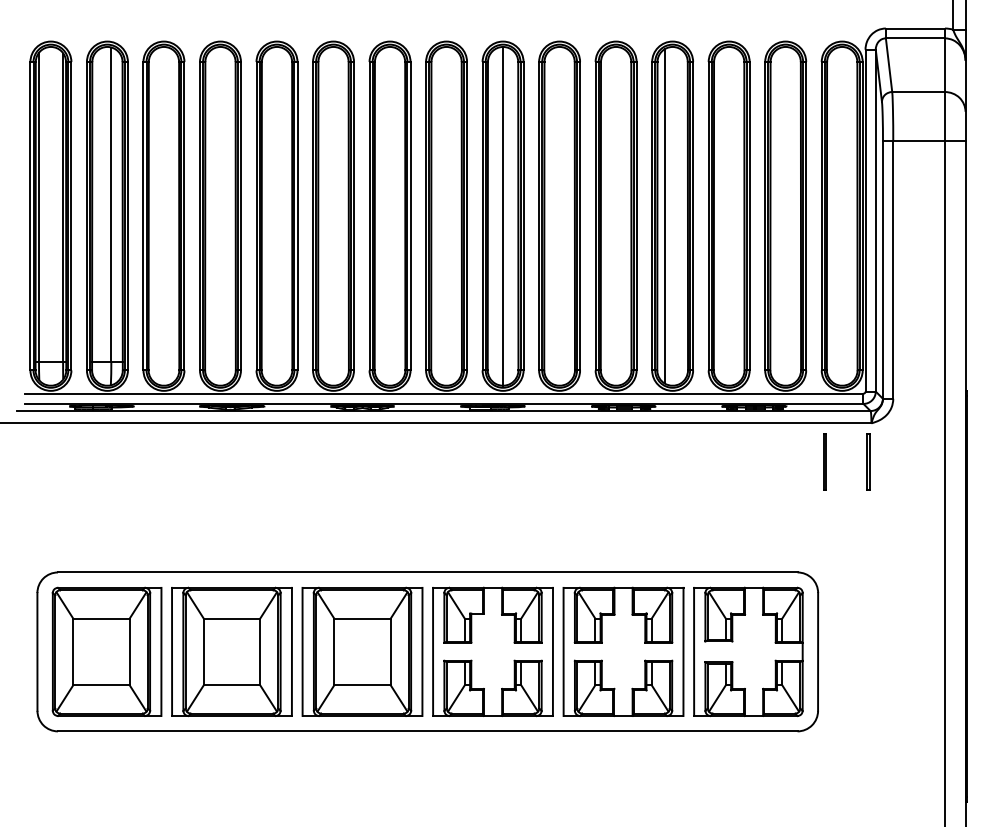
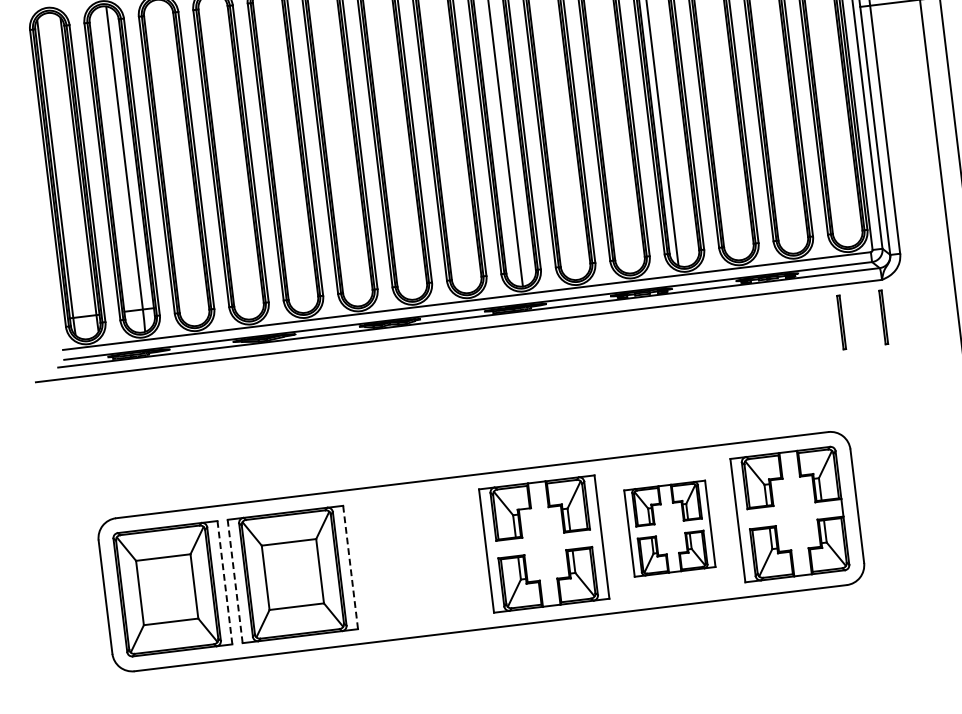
line: (172, 651) -> (235, 581), solid -> dashed
part: (362, 651) -> (418, 558), removed
part: (623, 651) -> (669, 528), size x0.7
line: (161, 652) -> (225, 583), solid -> dashed
line: (291, 652) -> (350, 568), solid -> dashed

